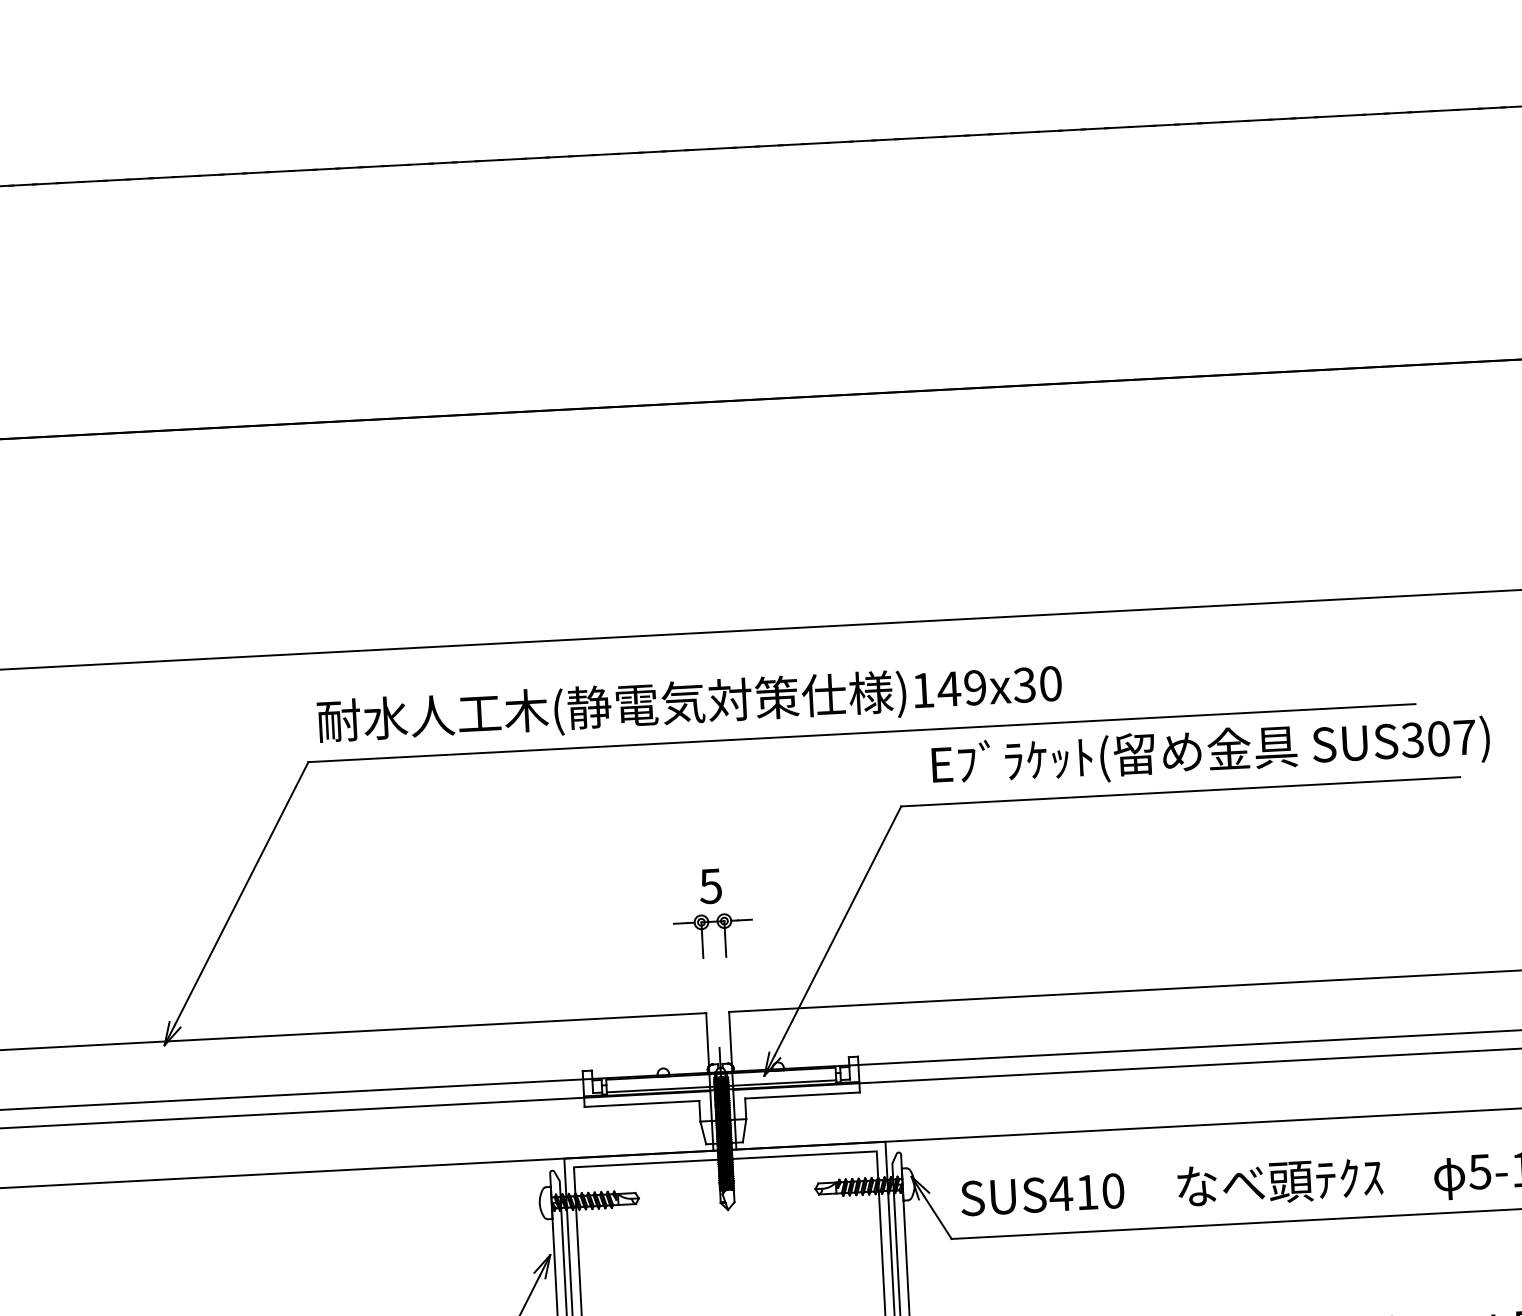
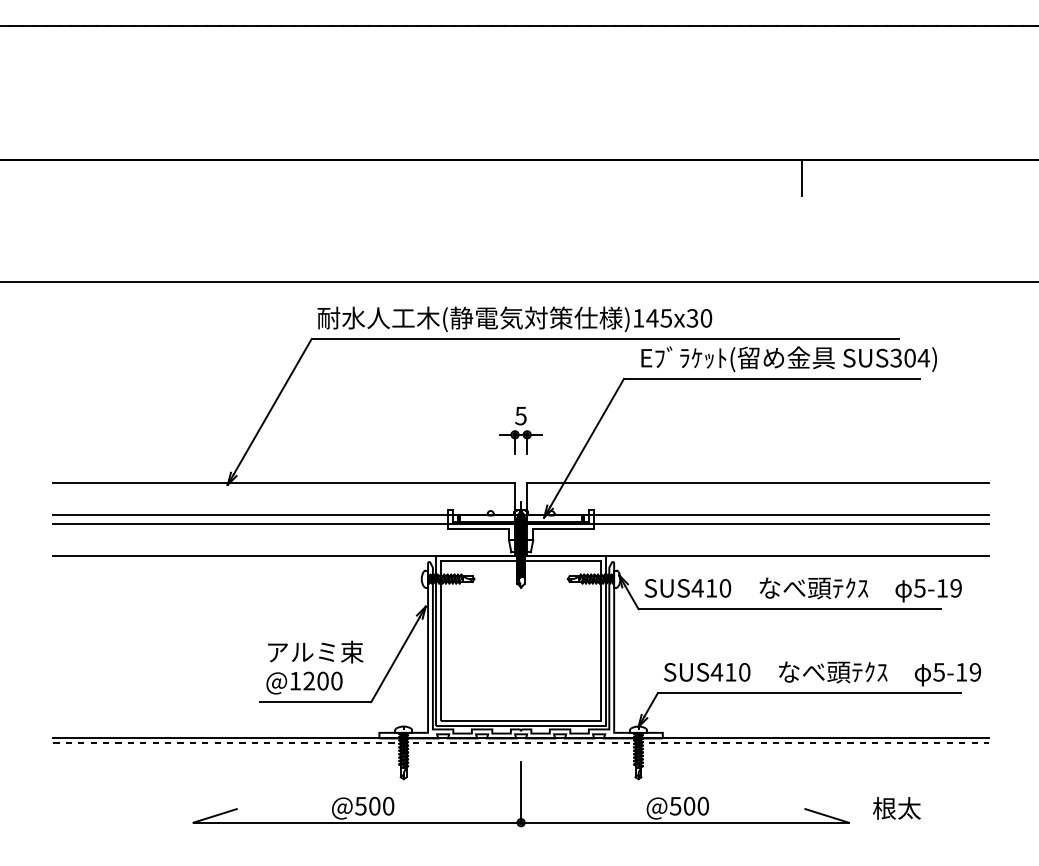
line: (1218, 408) -> (802, 177), added
text: (973, 688) -> (665, 318), )149x30 -> )145x30
text: (1464, 738) -> (923, 358), SUS307) -> SUS304)

